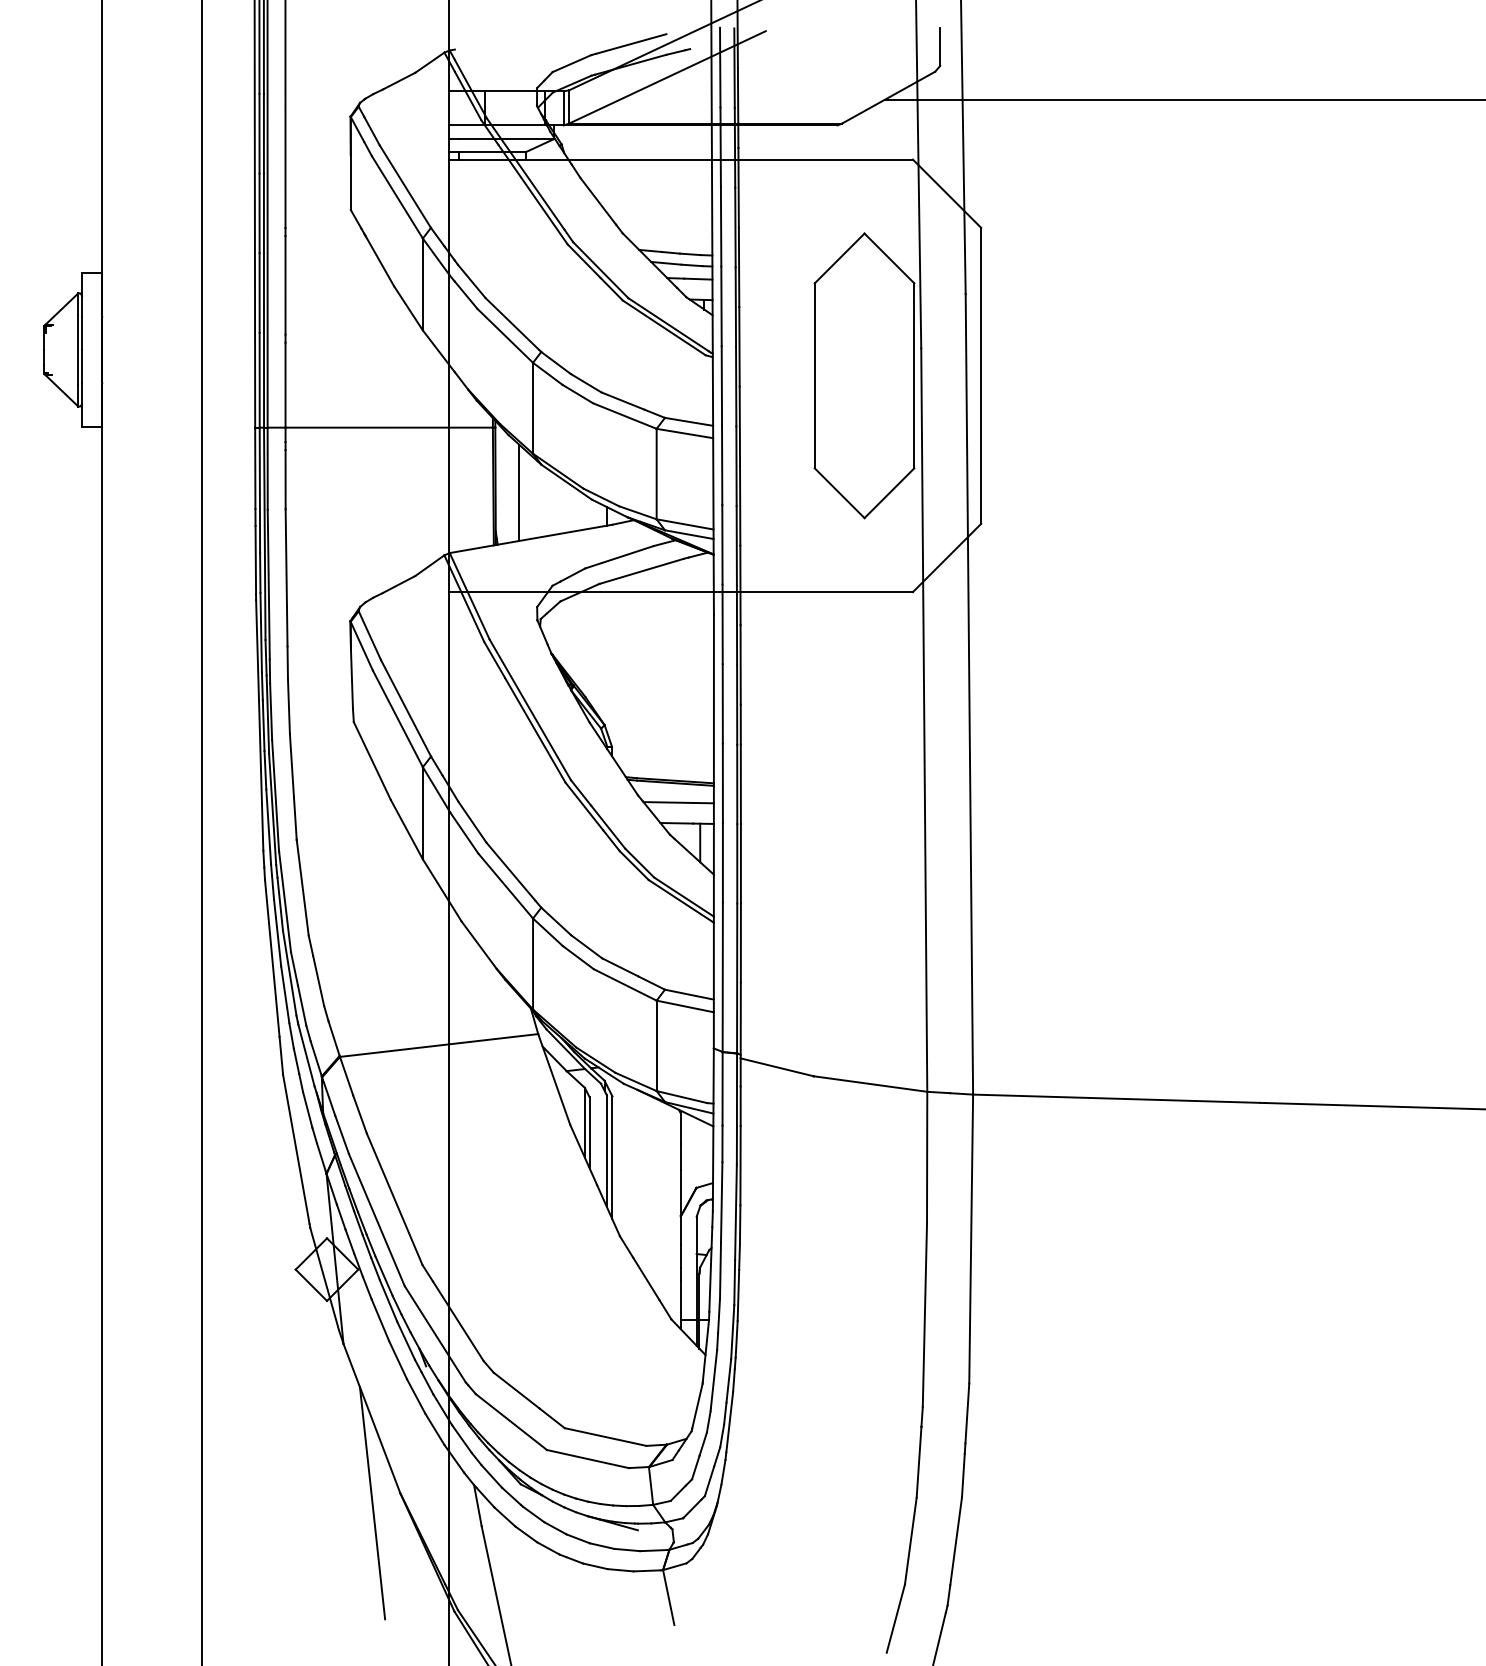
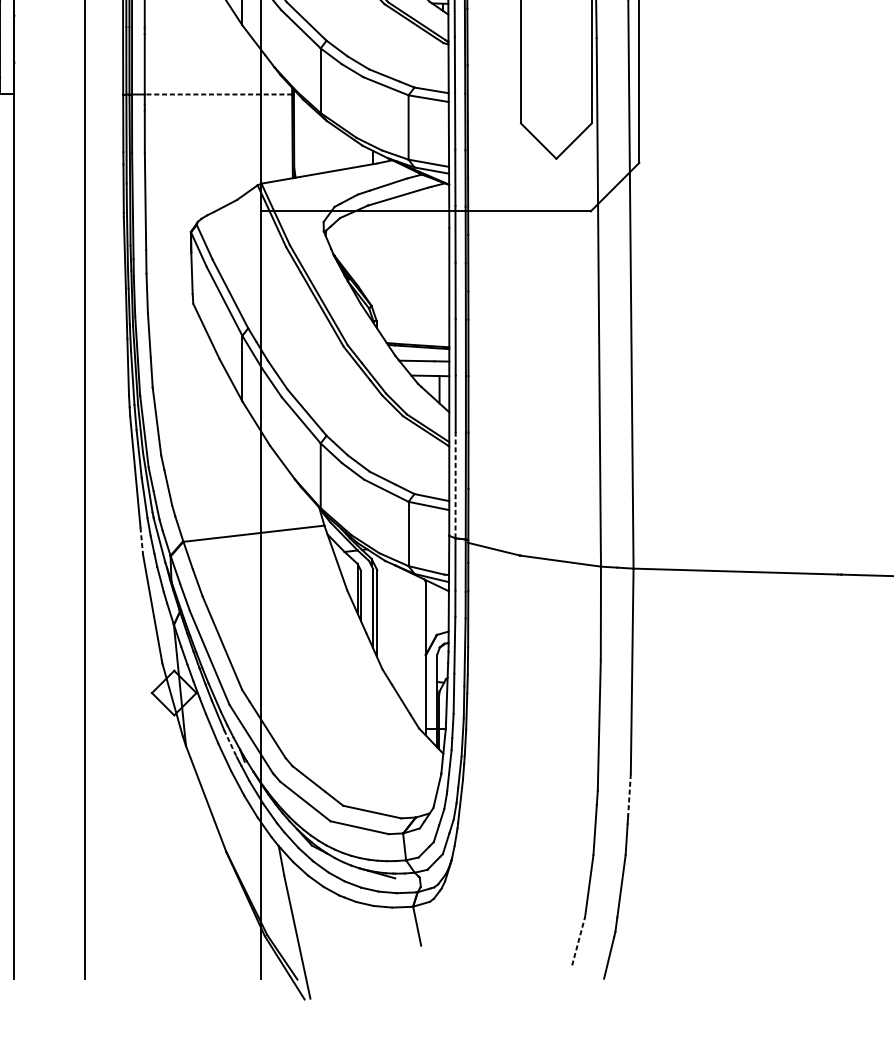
line: (389, 427) -> (218, 94), solid -> dashed
line: (519, 492) -> (311, 140), removed
line: (722, 977) -> (455, 485), solid -> dashed
line: (281, 1056) -> (141, 541), solid -> dashed
line: (406, 1340) -> (230, 743), solid -> dashed
line: (967, 1413) -> (629, 795), solid -> dashed
line: (372, 1503) -> (206, 859), removed
line: (895, 1618) -> (578, 941), solid -> dashed

